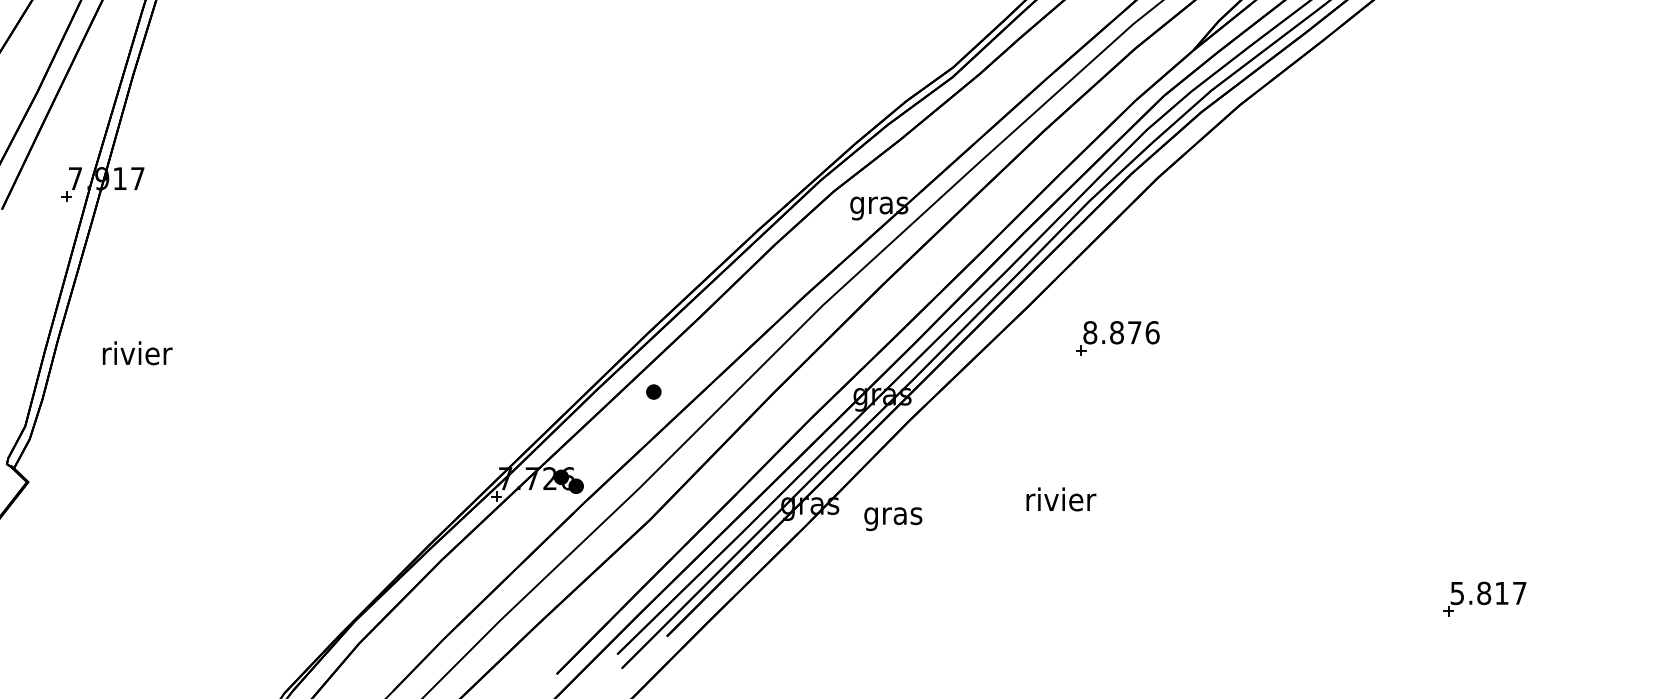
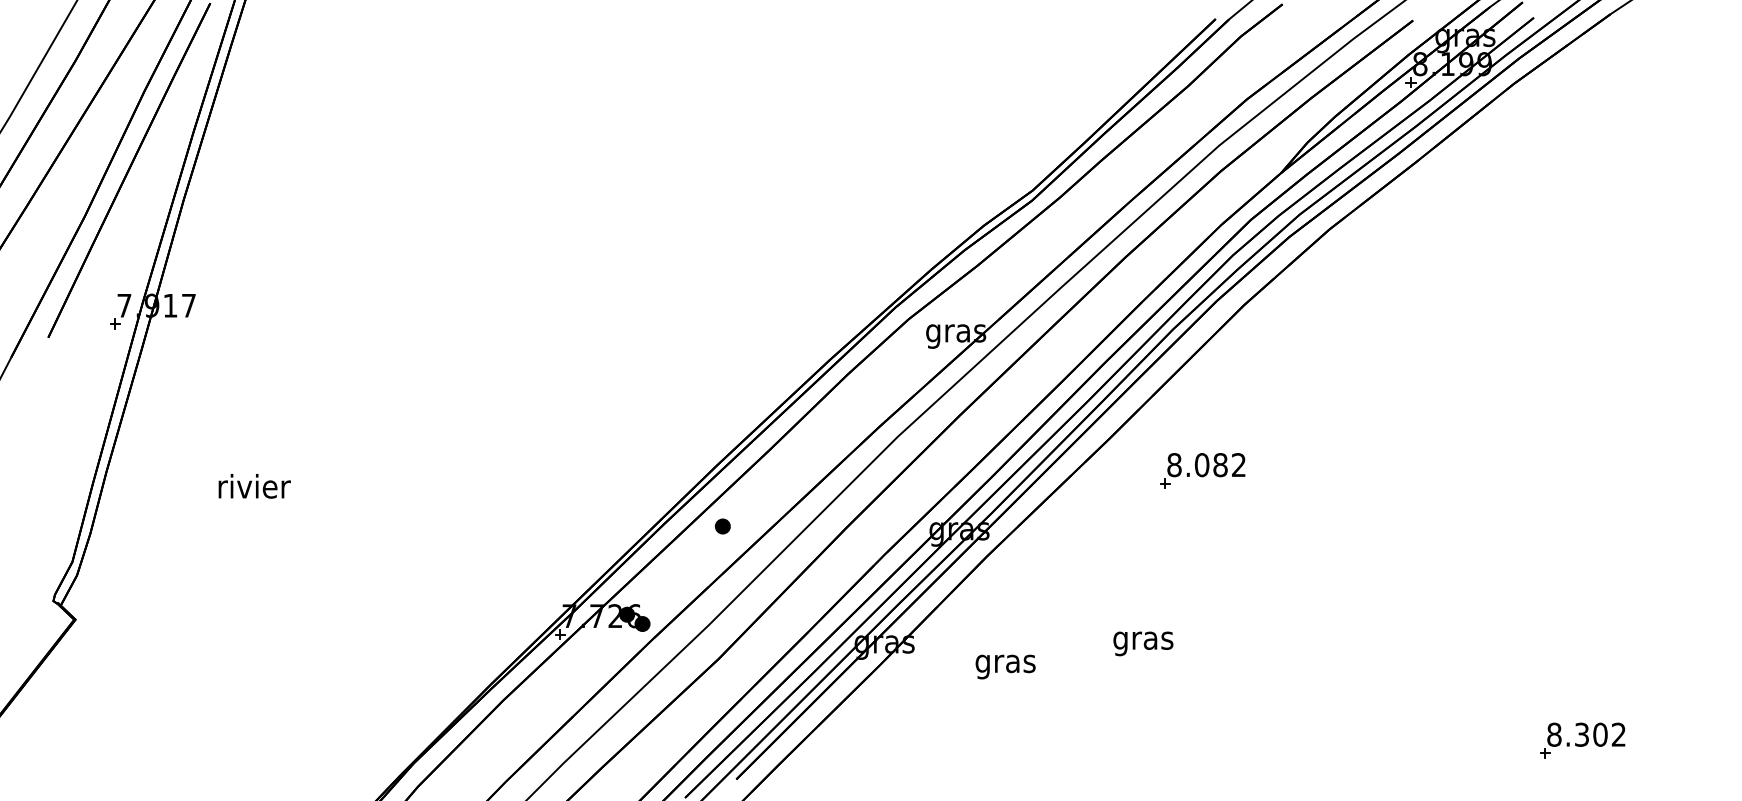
text: (1134, 333) -> (1220, 465), 8.876 -> 8.082
text: (137, 353) -> (254, 486), moved
text: (1061, 502) -> (1144, 640), rivier -> gras
text: (893, 518) -> (1005, 666), moved
text: (1488, 593) -> (1586, 734), 5.817 -> 8.302

